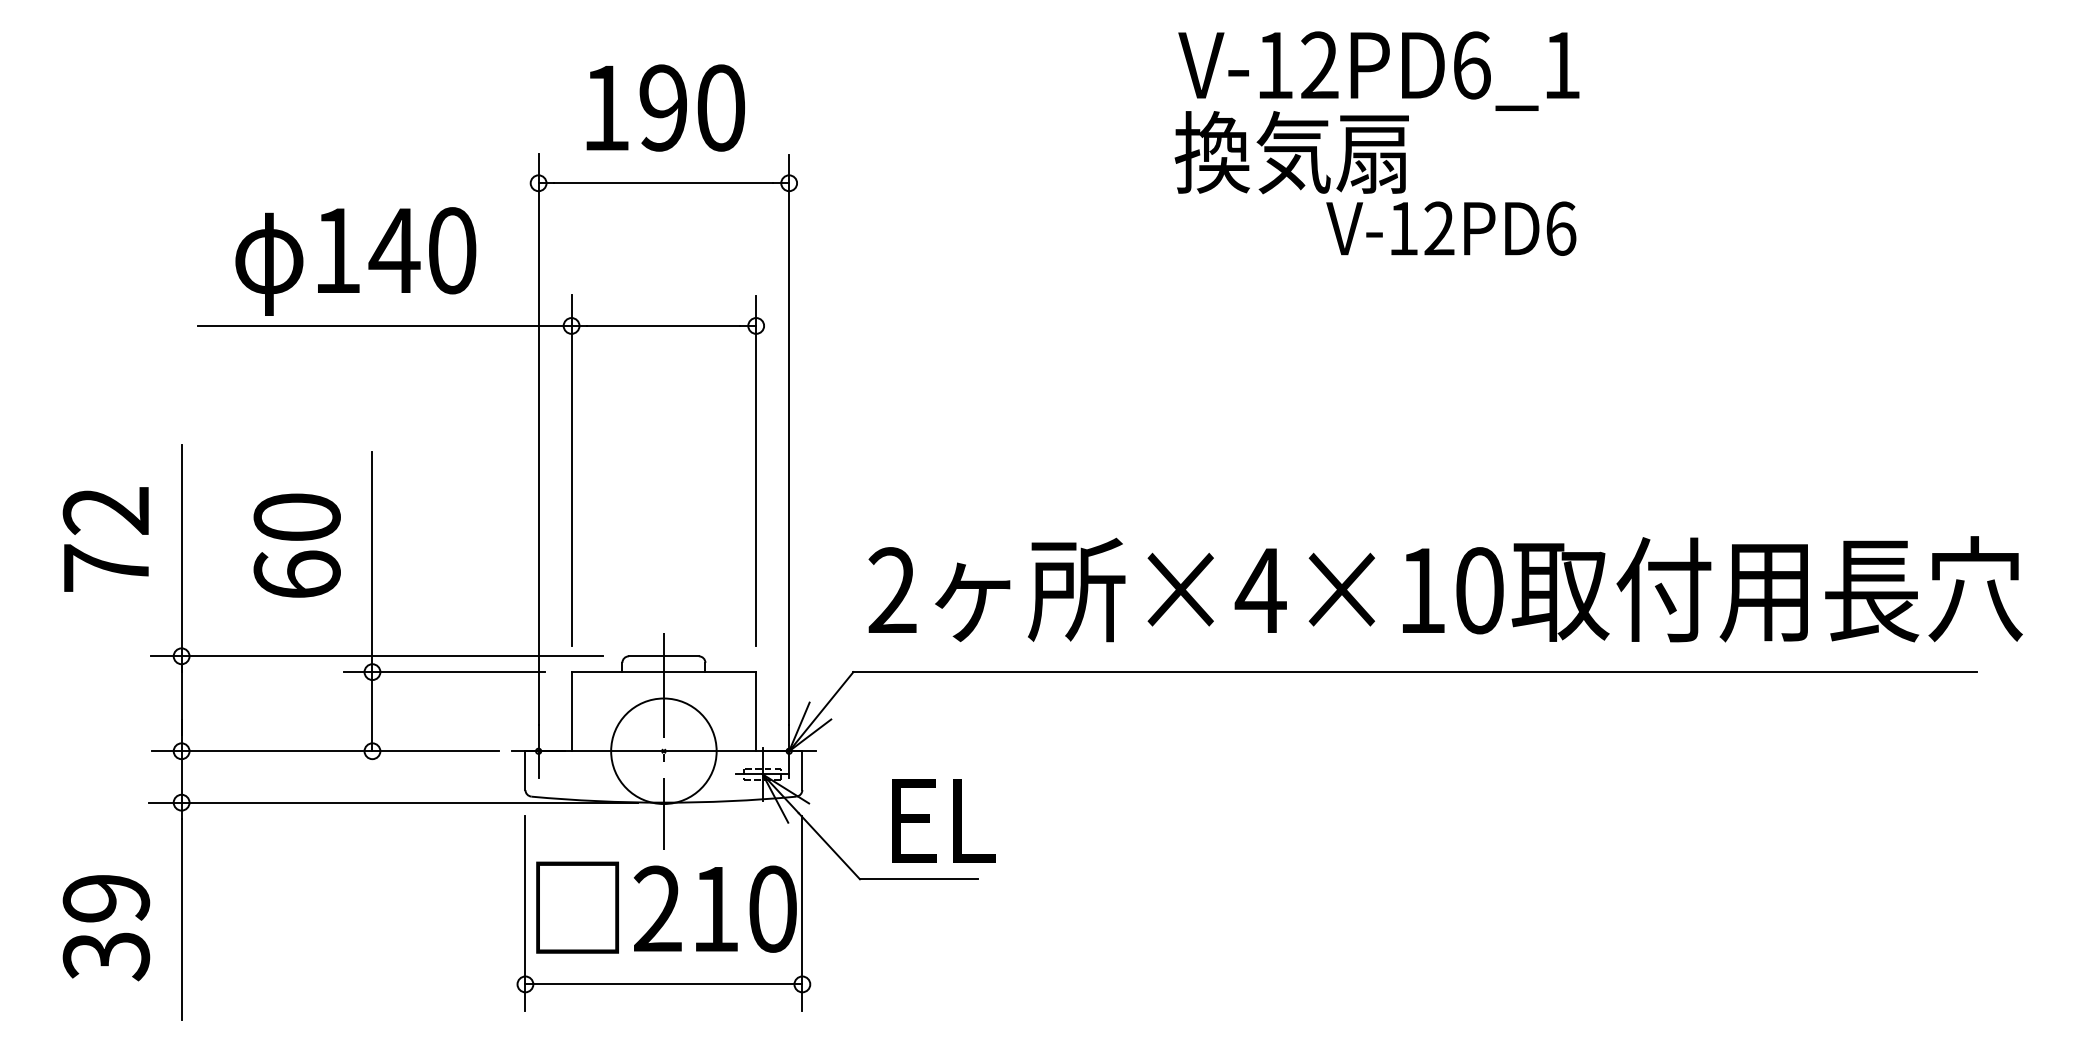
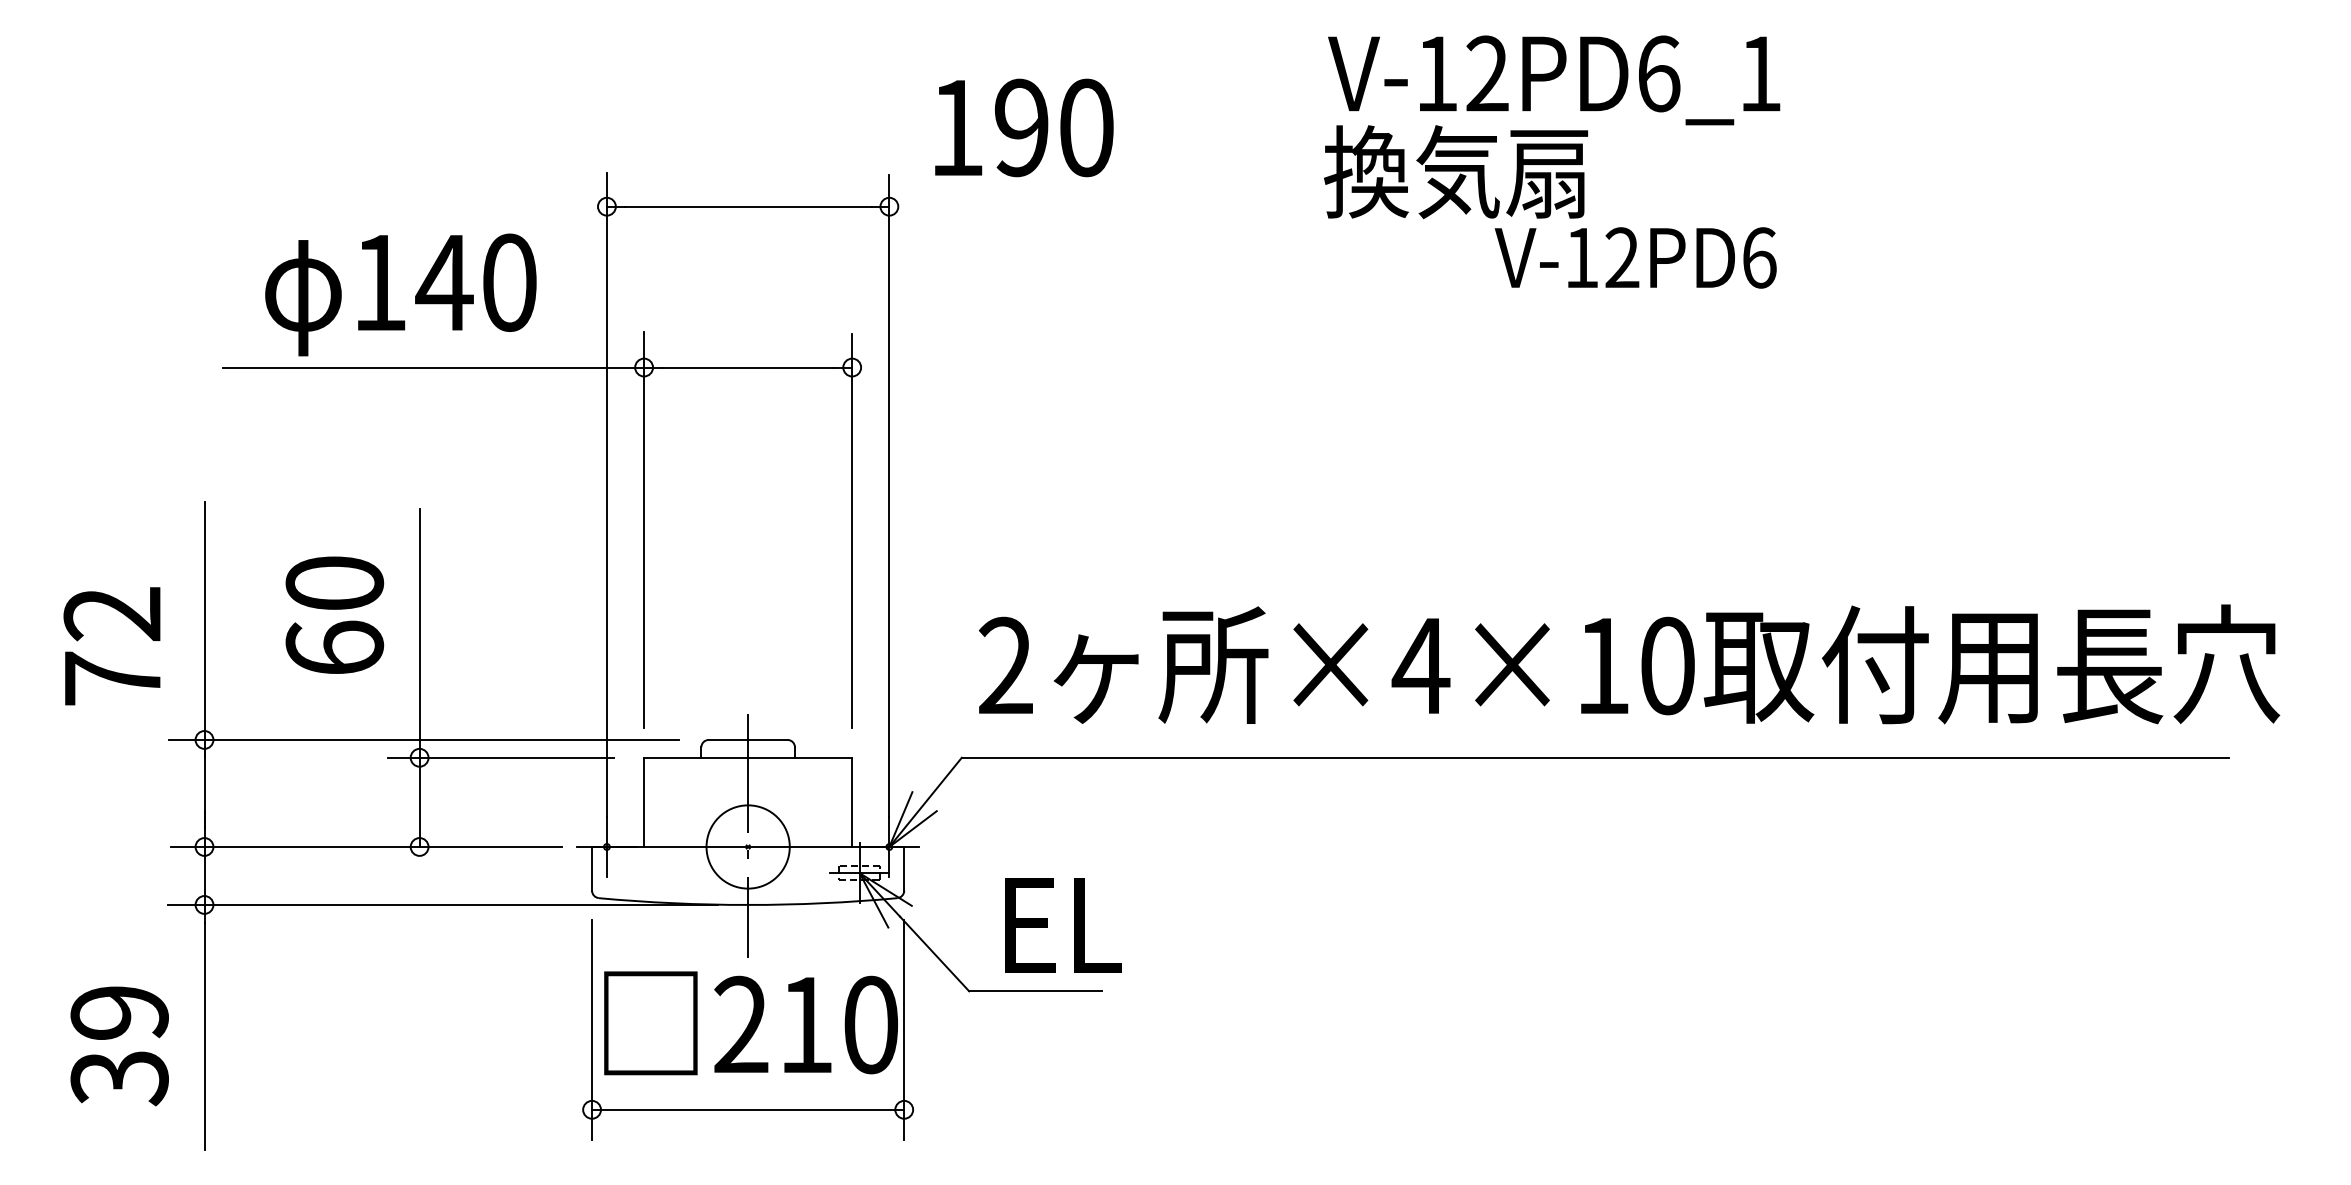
text: (665, 107) -> (1024, 127), moved
text: (105, 539) -> (111, 646), moved
circle: (663, 750) -> (747, 846), size x0.7

